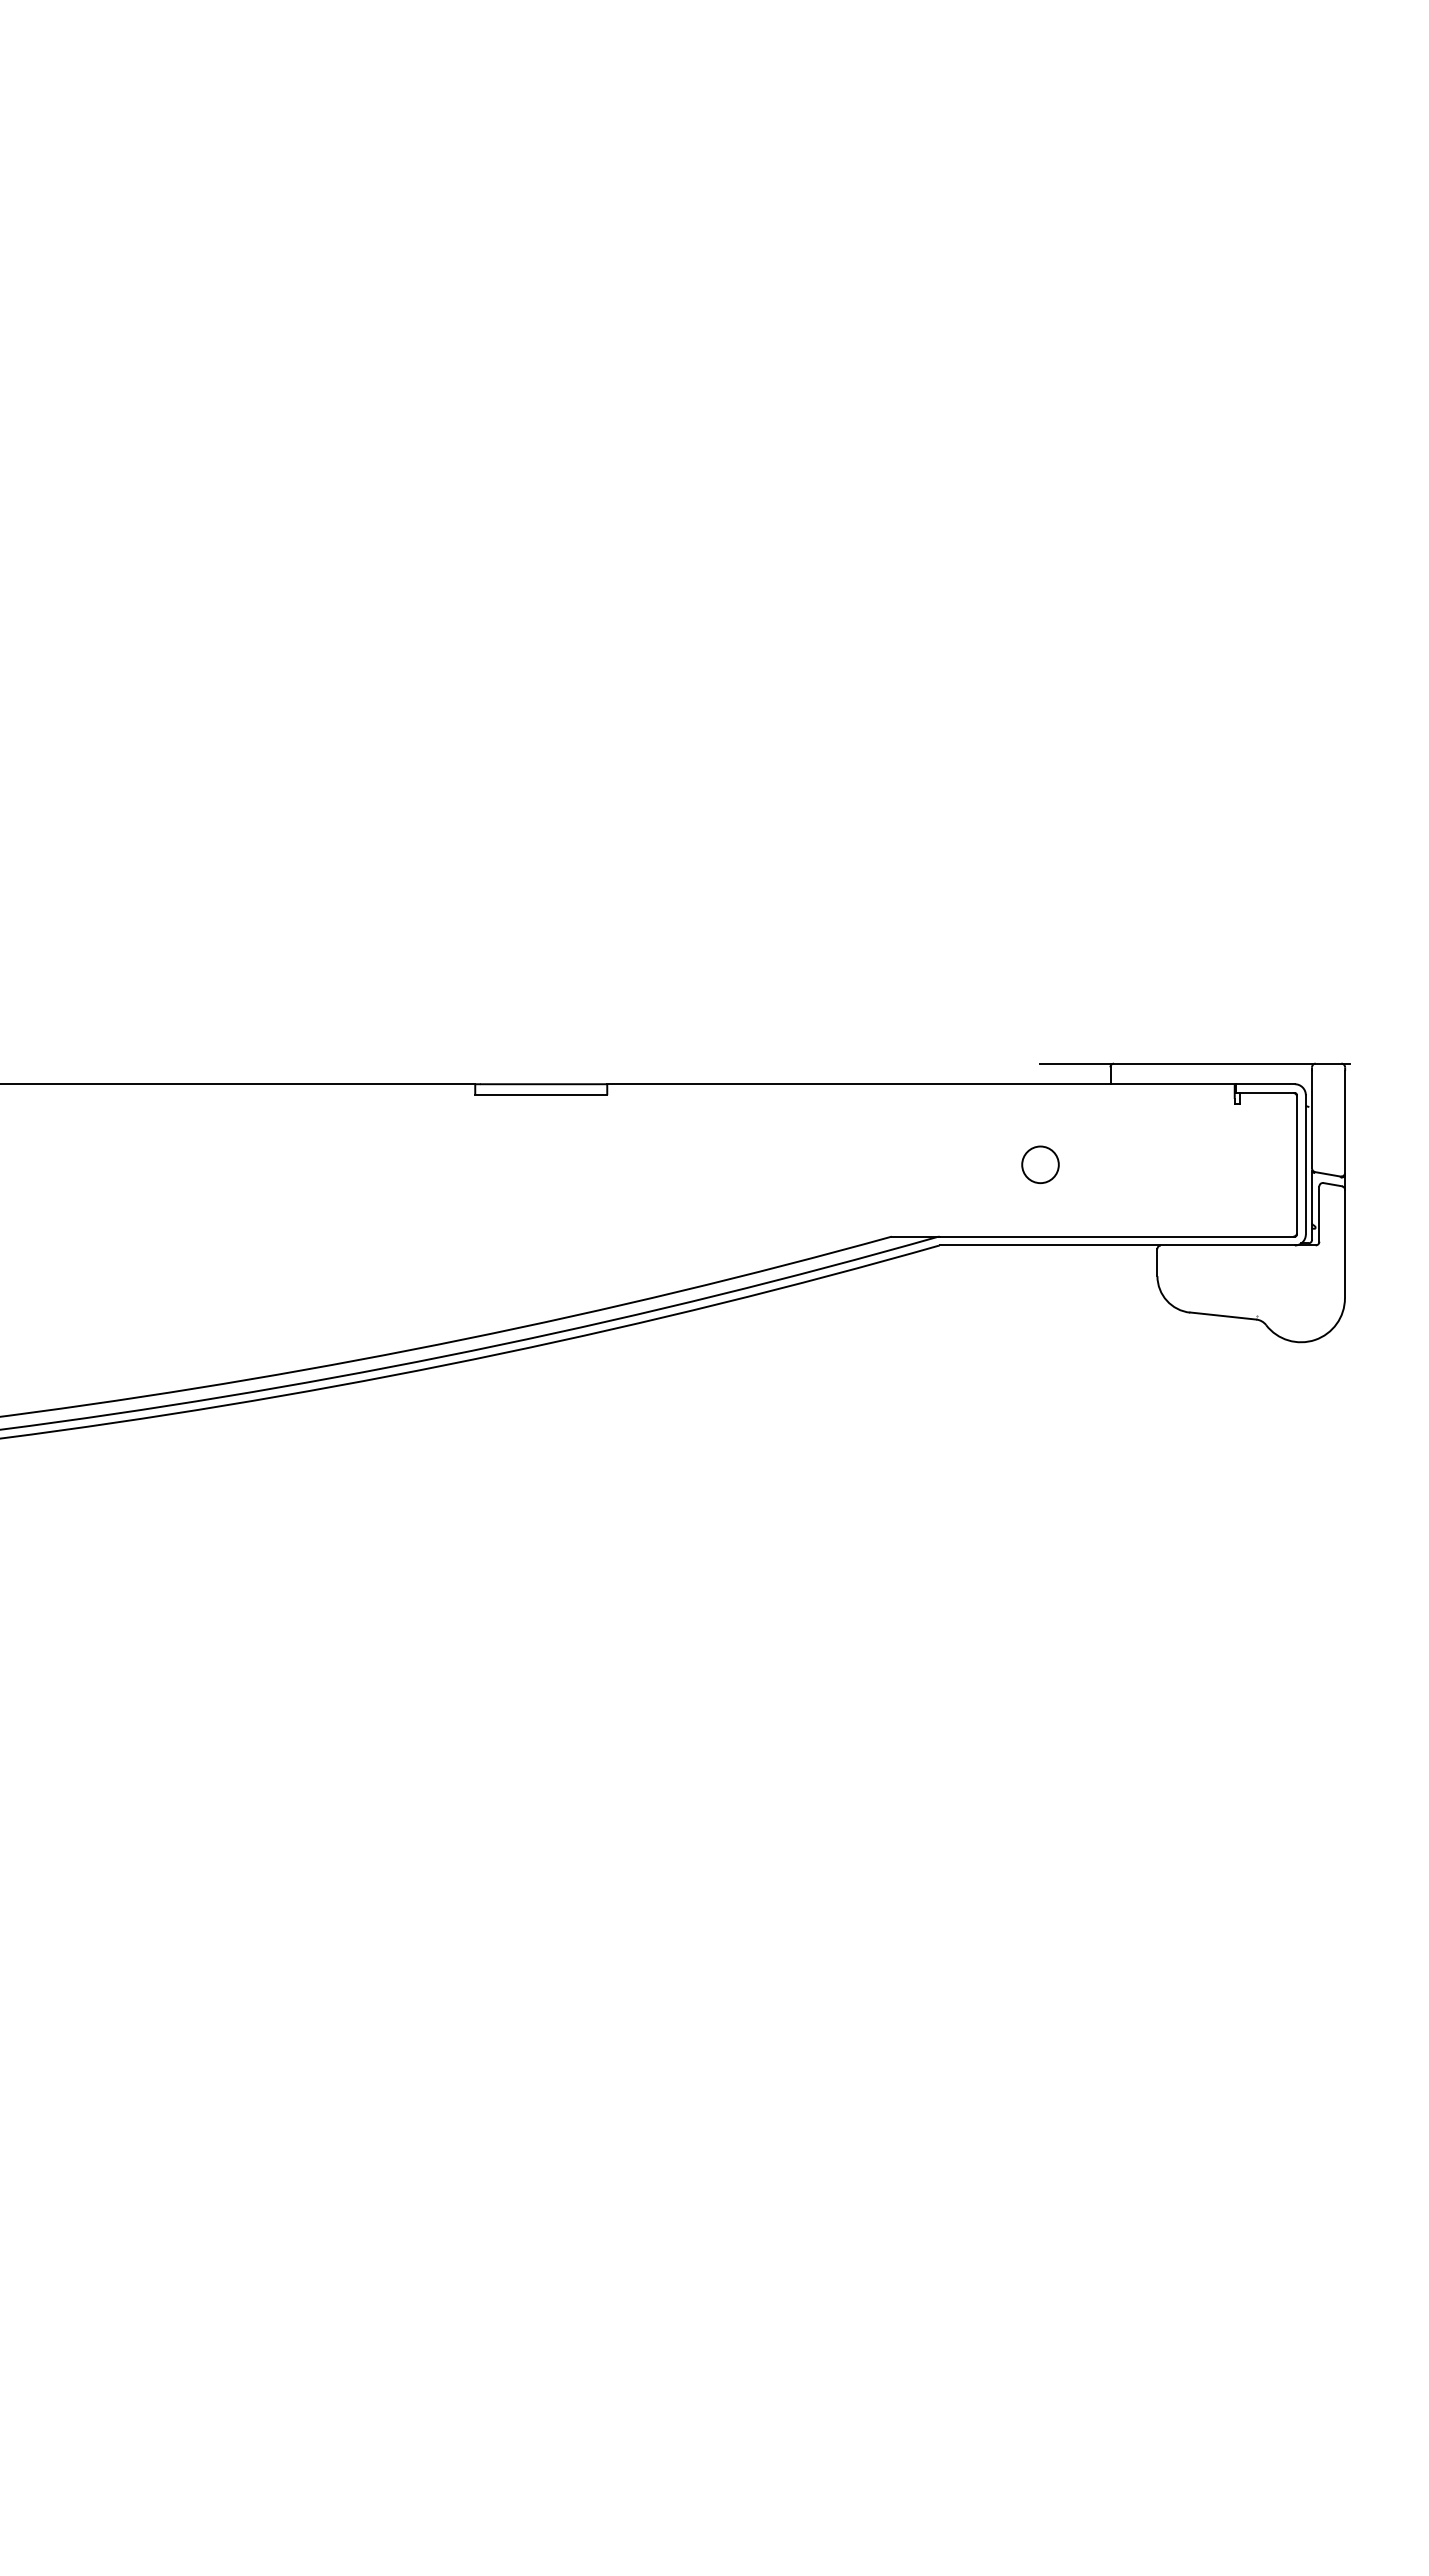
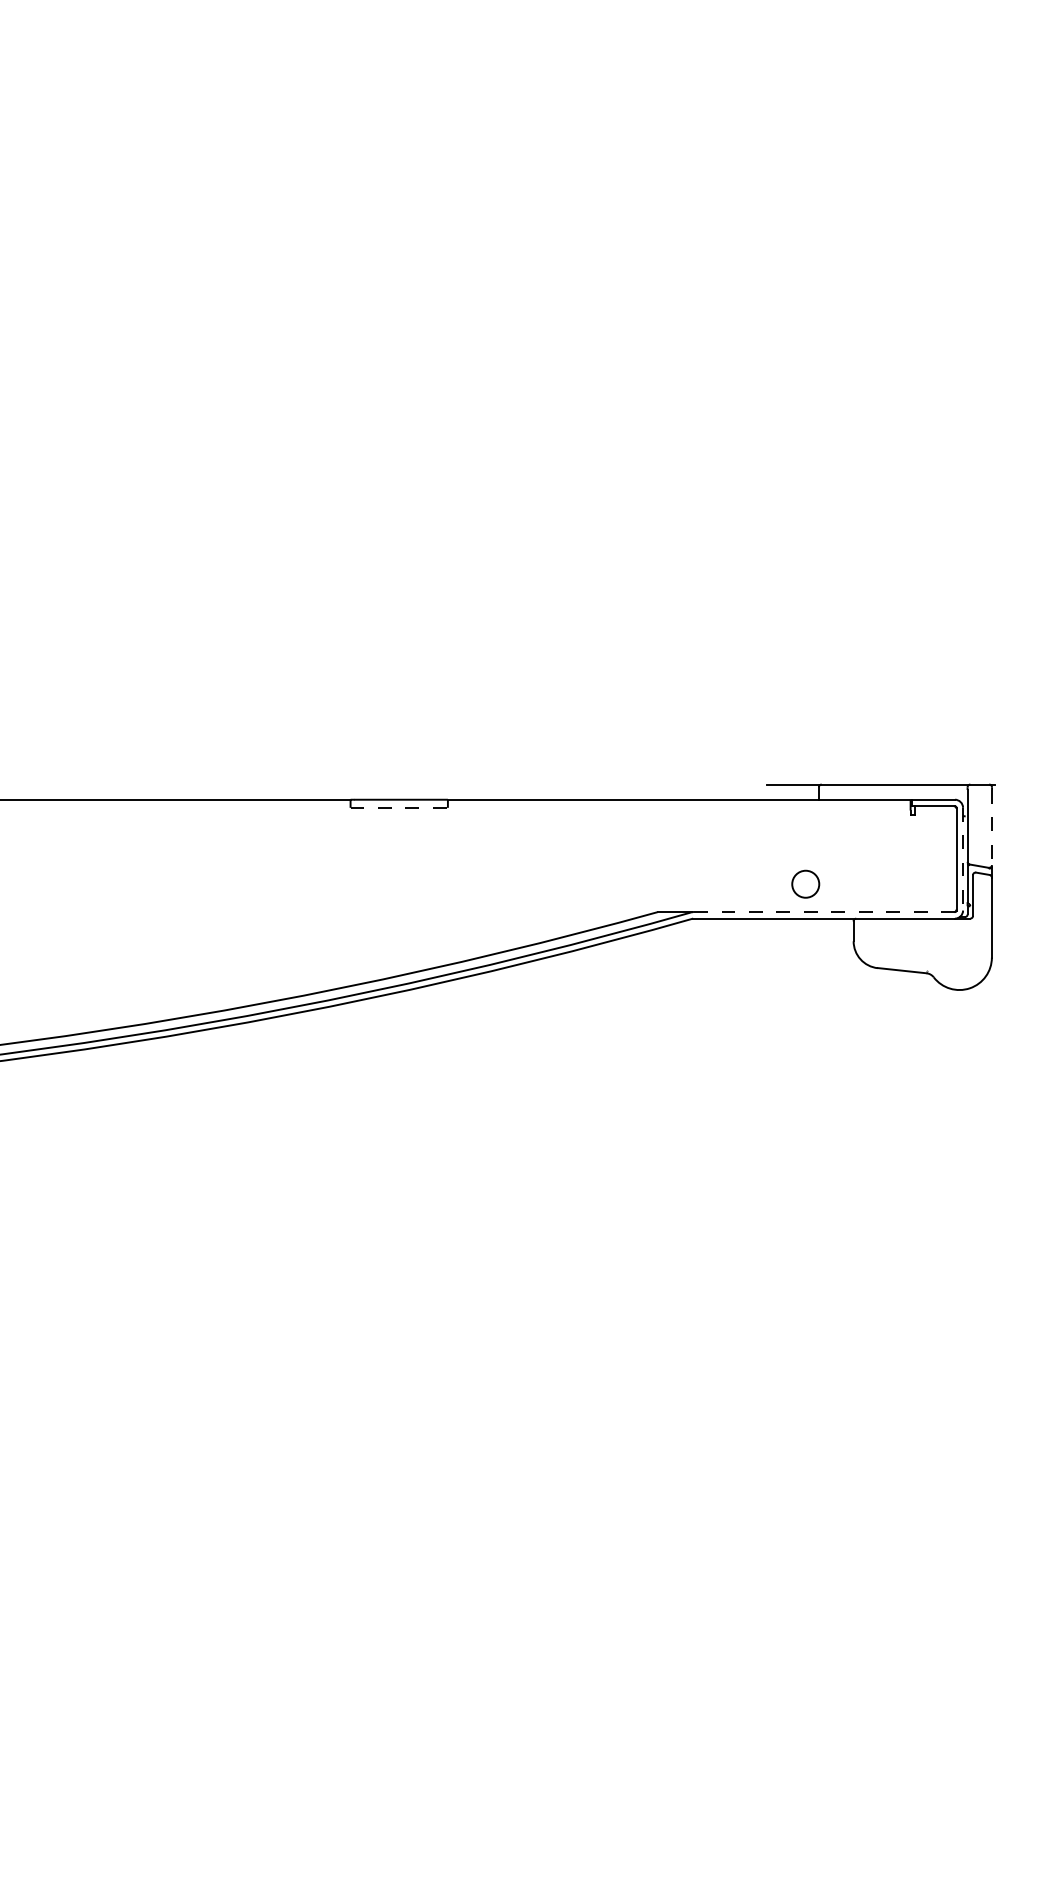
line: (541, 1095) -> (399, 808), solid -> dashed
line: (1345, 1121) -> (992, 827), solid -> dashed
circle: (1040, 1164) -> (805, 884), moved
line: (1305, 1164) -> (962, 858), solid -> dashed
line: (1117, 1236) -> (824, 912), solid -> dashed

